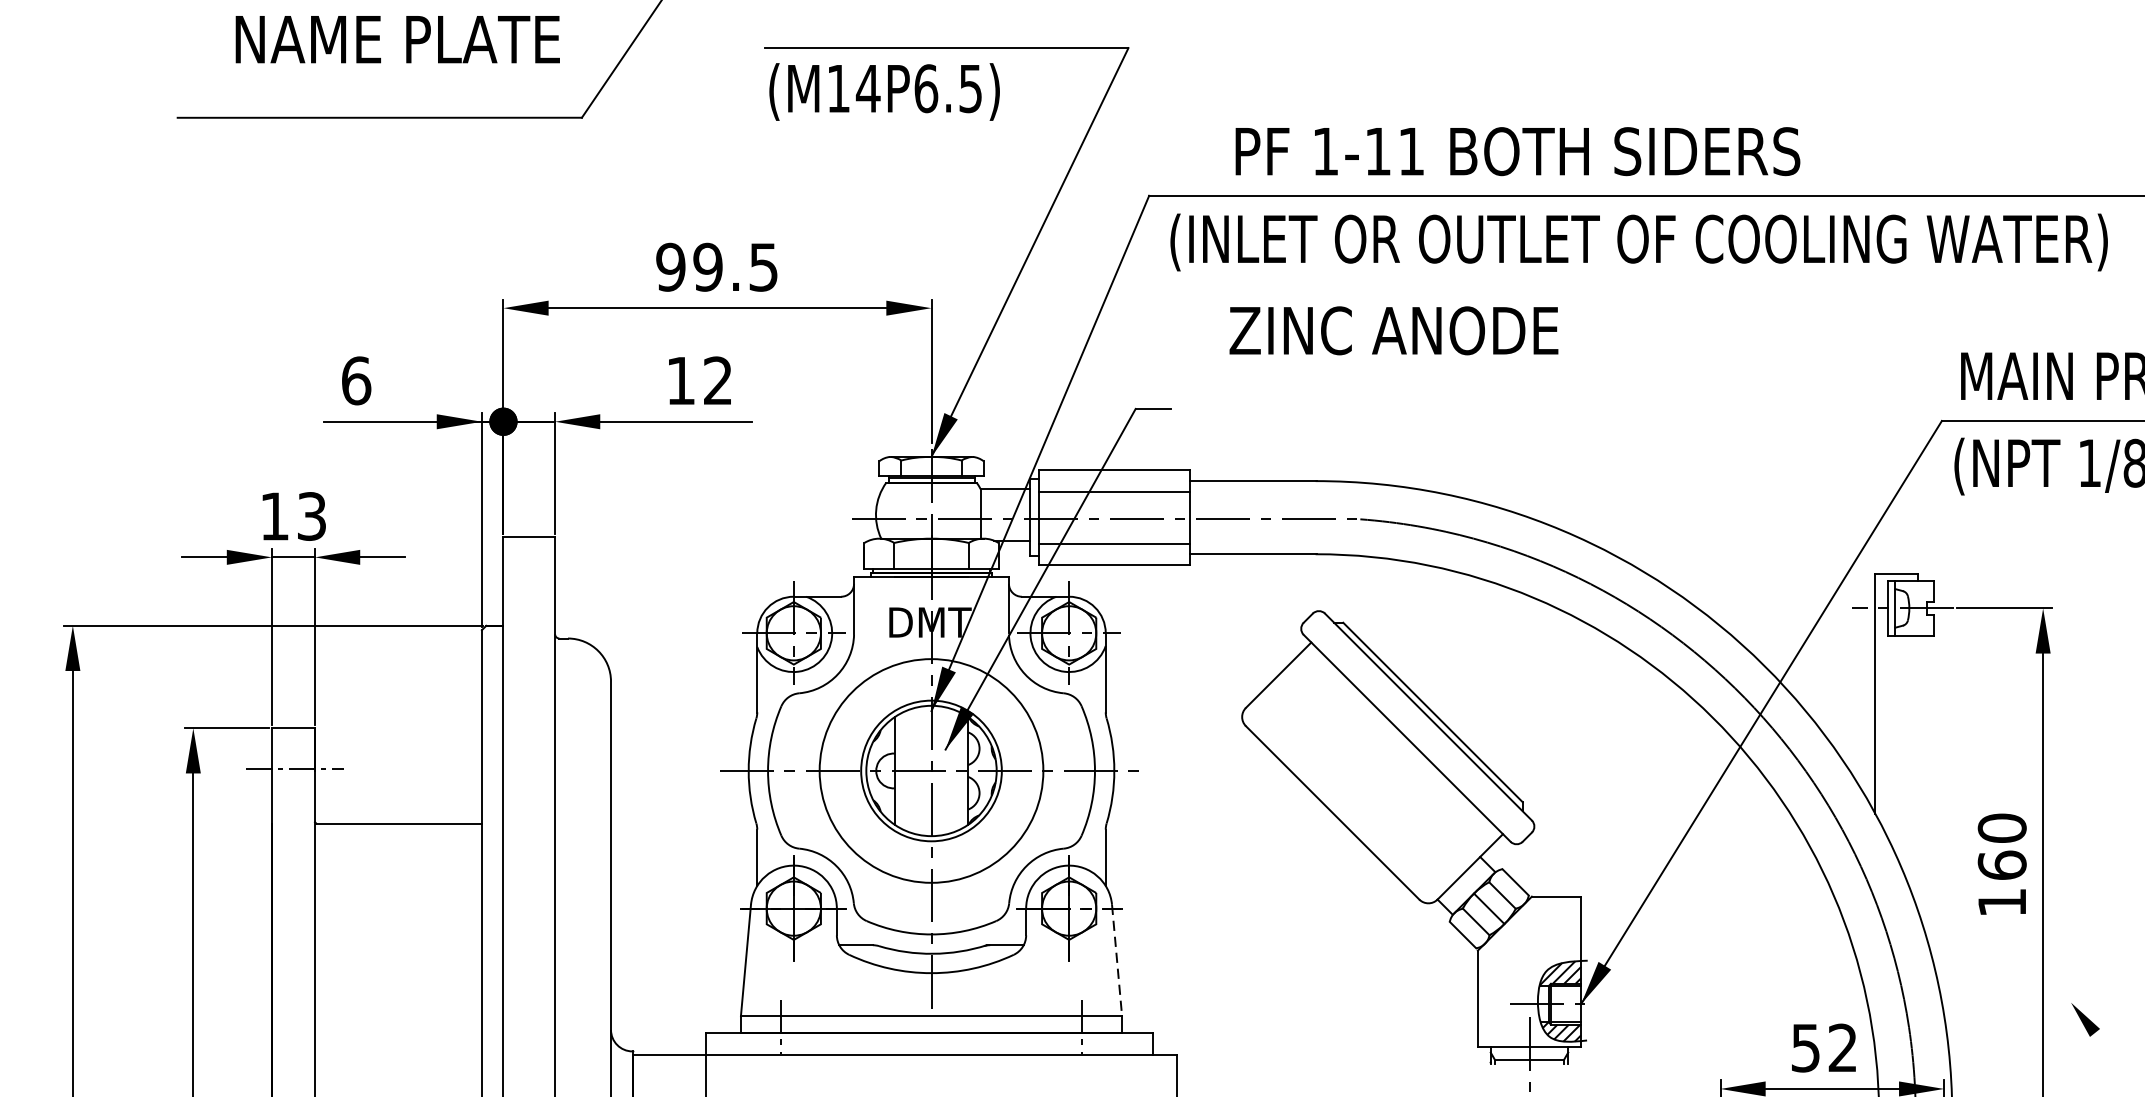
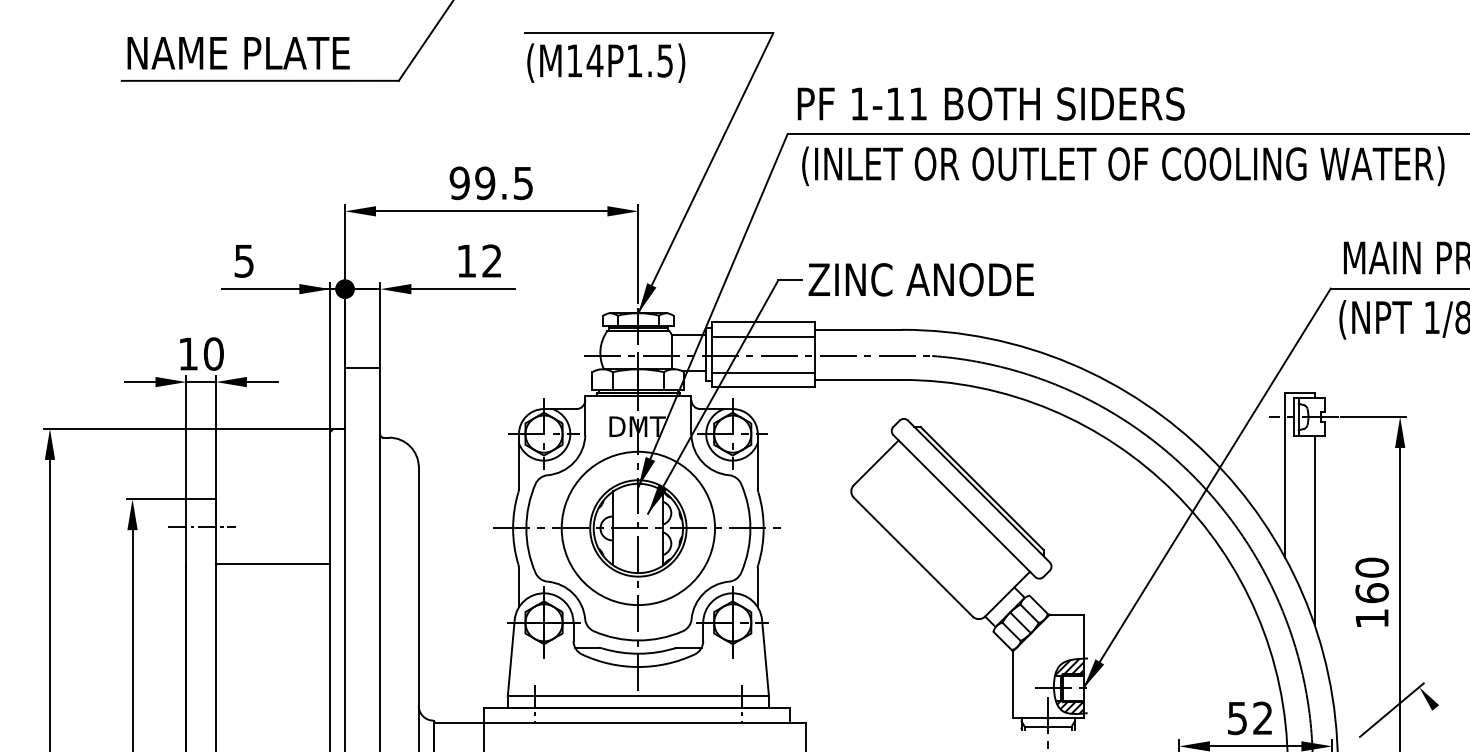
text: (397, 39) -> (238, 53), moved
text: (925, 88) -> (634, 60), (M14P6.5) -> (M14P1.5)
text: (1516, 150) -> (990, 103), moved
text: (1392, 330) -> (920, 279), moved
text: (356, 379) -> (244, 260), 6 -> 5
text: (311, 515) -> (213, 353), 13 -> 10
line: (1918, 773) -> (1314, 530), added
line: (1117, 960) -> (765, 658), dashed -> solid
line: (2030, 1035) -> (1391, 709), added

